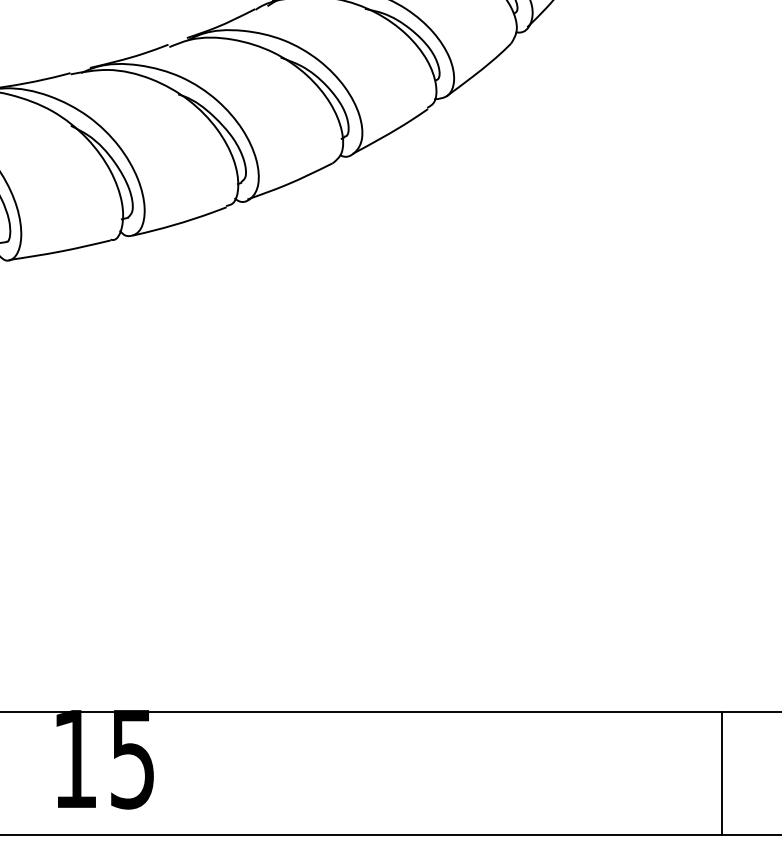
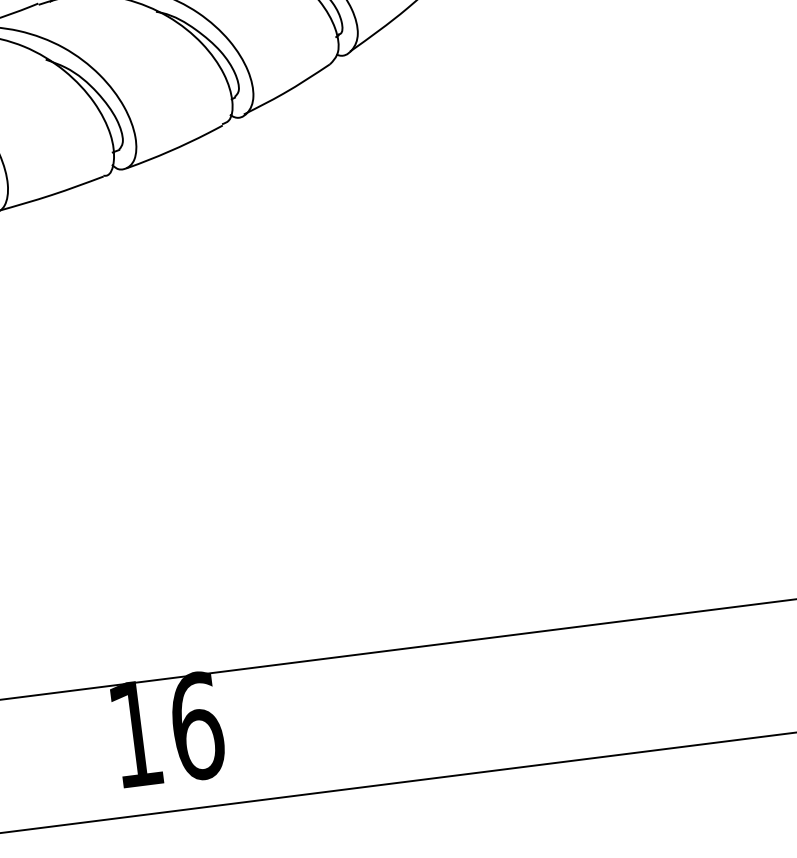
text: (133, 758) -> (197, 725), 15 -> 16

